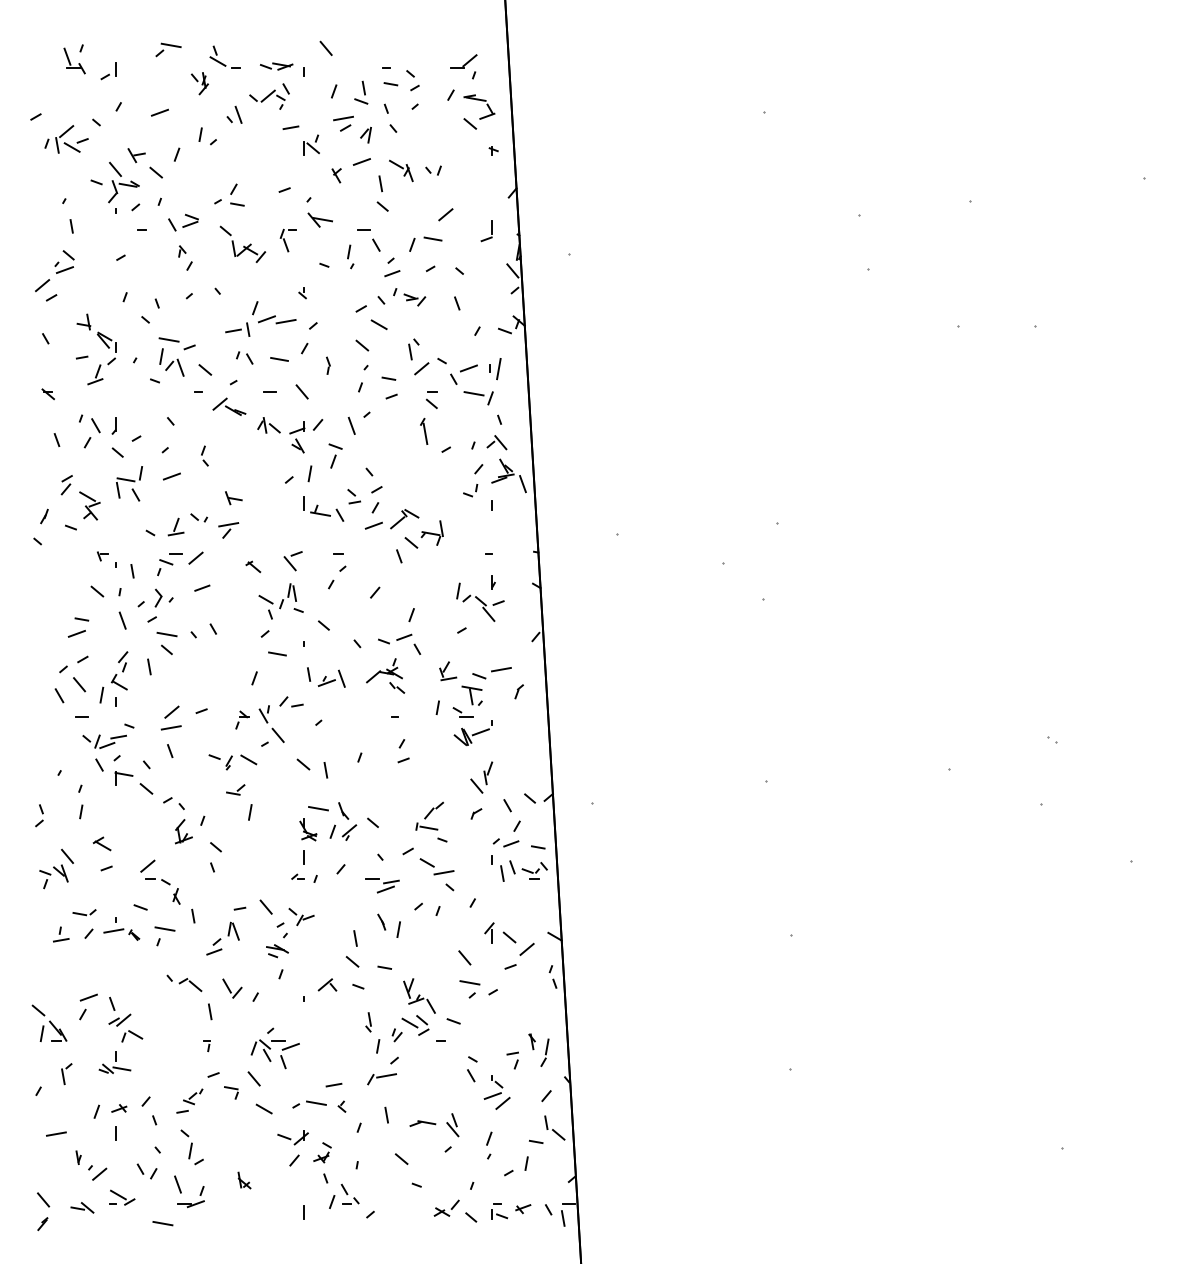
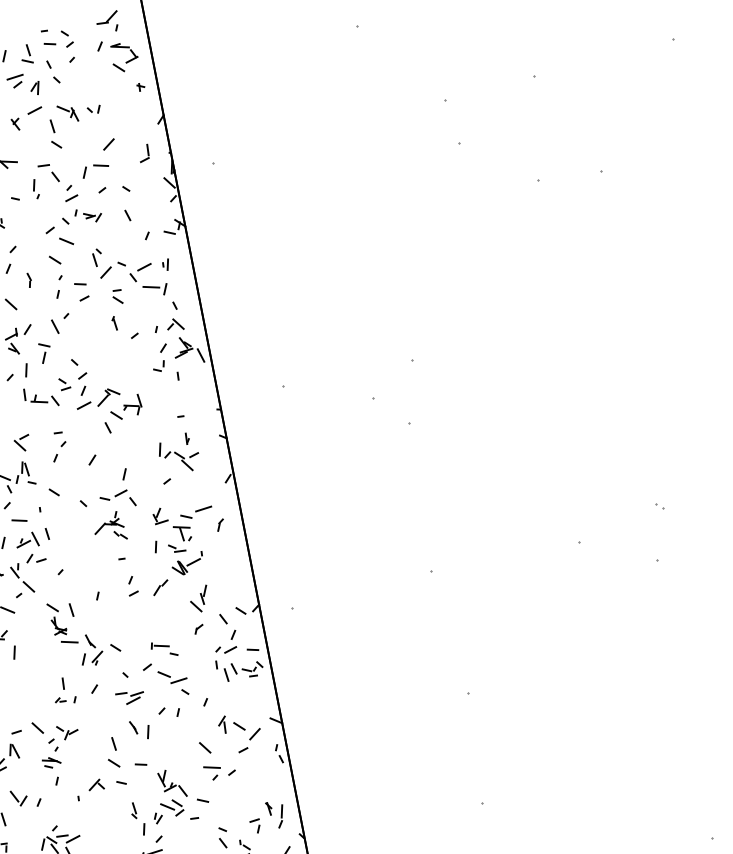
part: (495, 369) -> (166, 265), size x0.62
part: (423, 431) -> (114, 323), size x0.62
part: (331, 678) -> (27, 539), moved
part: (433, 810) -> (160, 587), moved
part: (308, 829) -> (59, 626), moved

